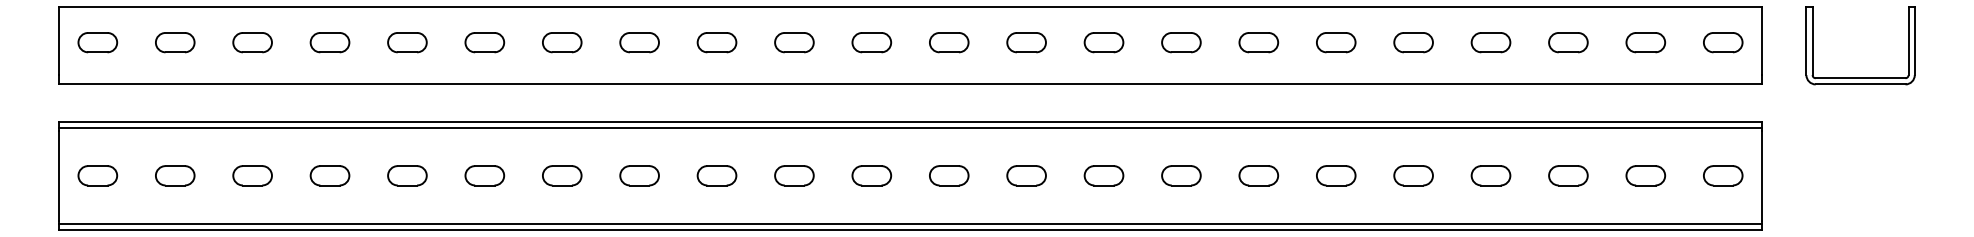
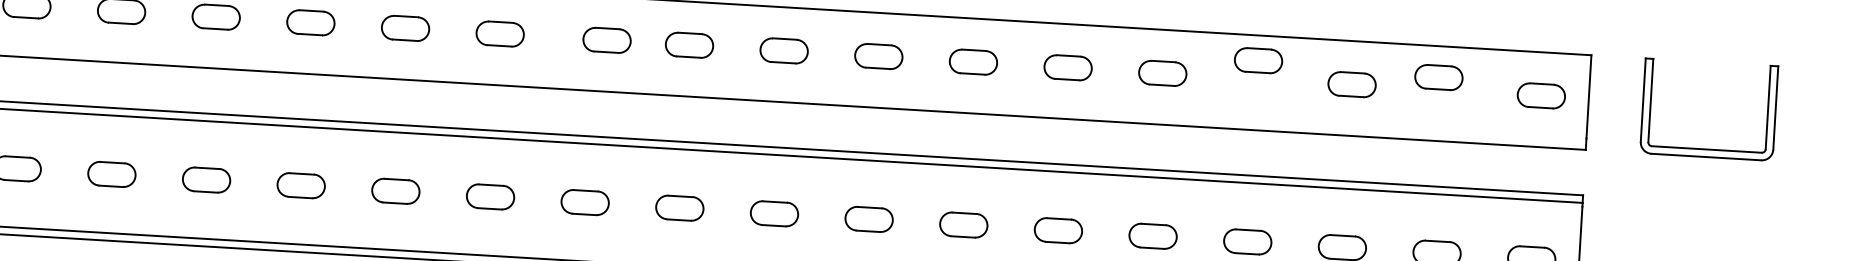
part: (949, 42) -> (607, 40), moved
part: (1490, 42) -> (1257, 60), moved
part: (1645, 42) -> (1438, 77), moved

